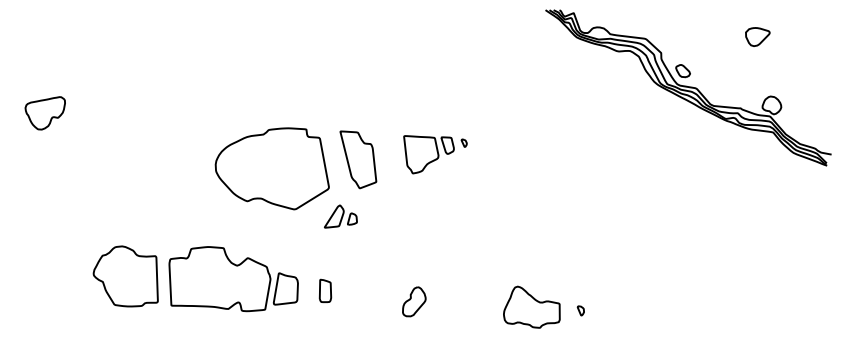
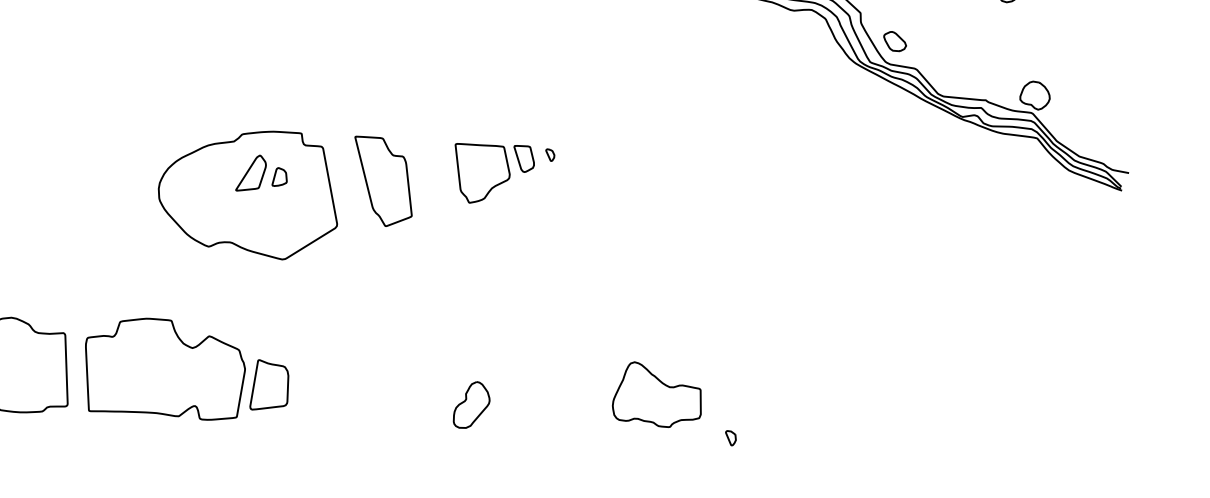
part: (340, 216) -> (260, 172), moved
part: (325, 290) -> (331, 387), removed
part: (531, 306) -> (656, 393), moved
part: (580, 310) -> (730, 437), moved

